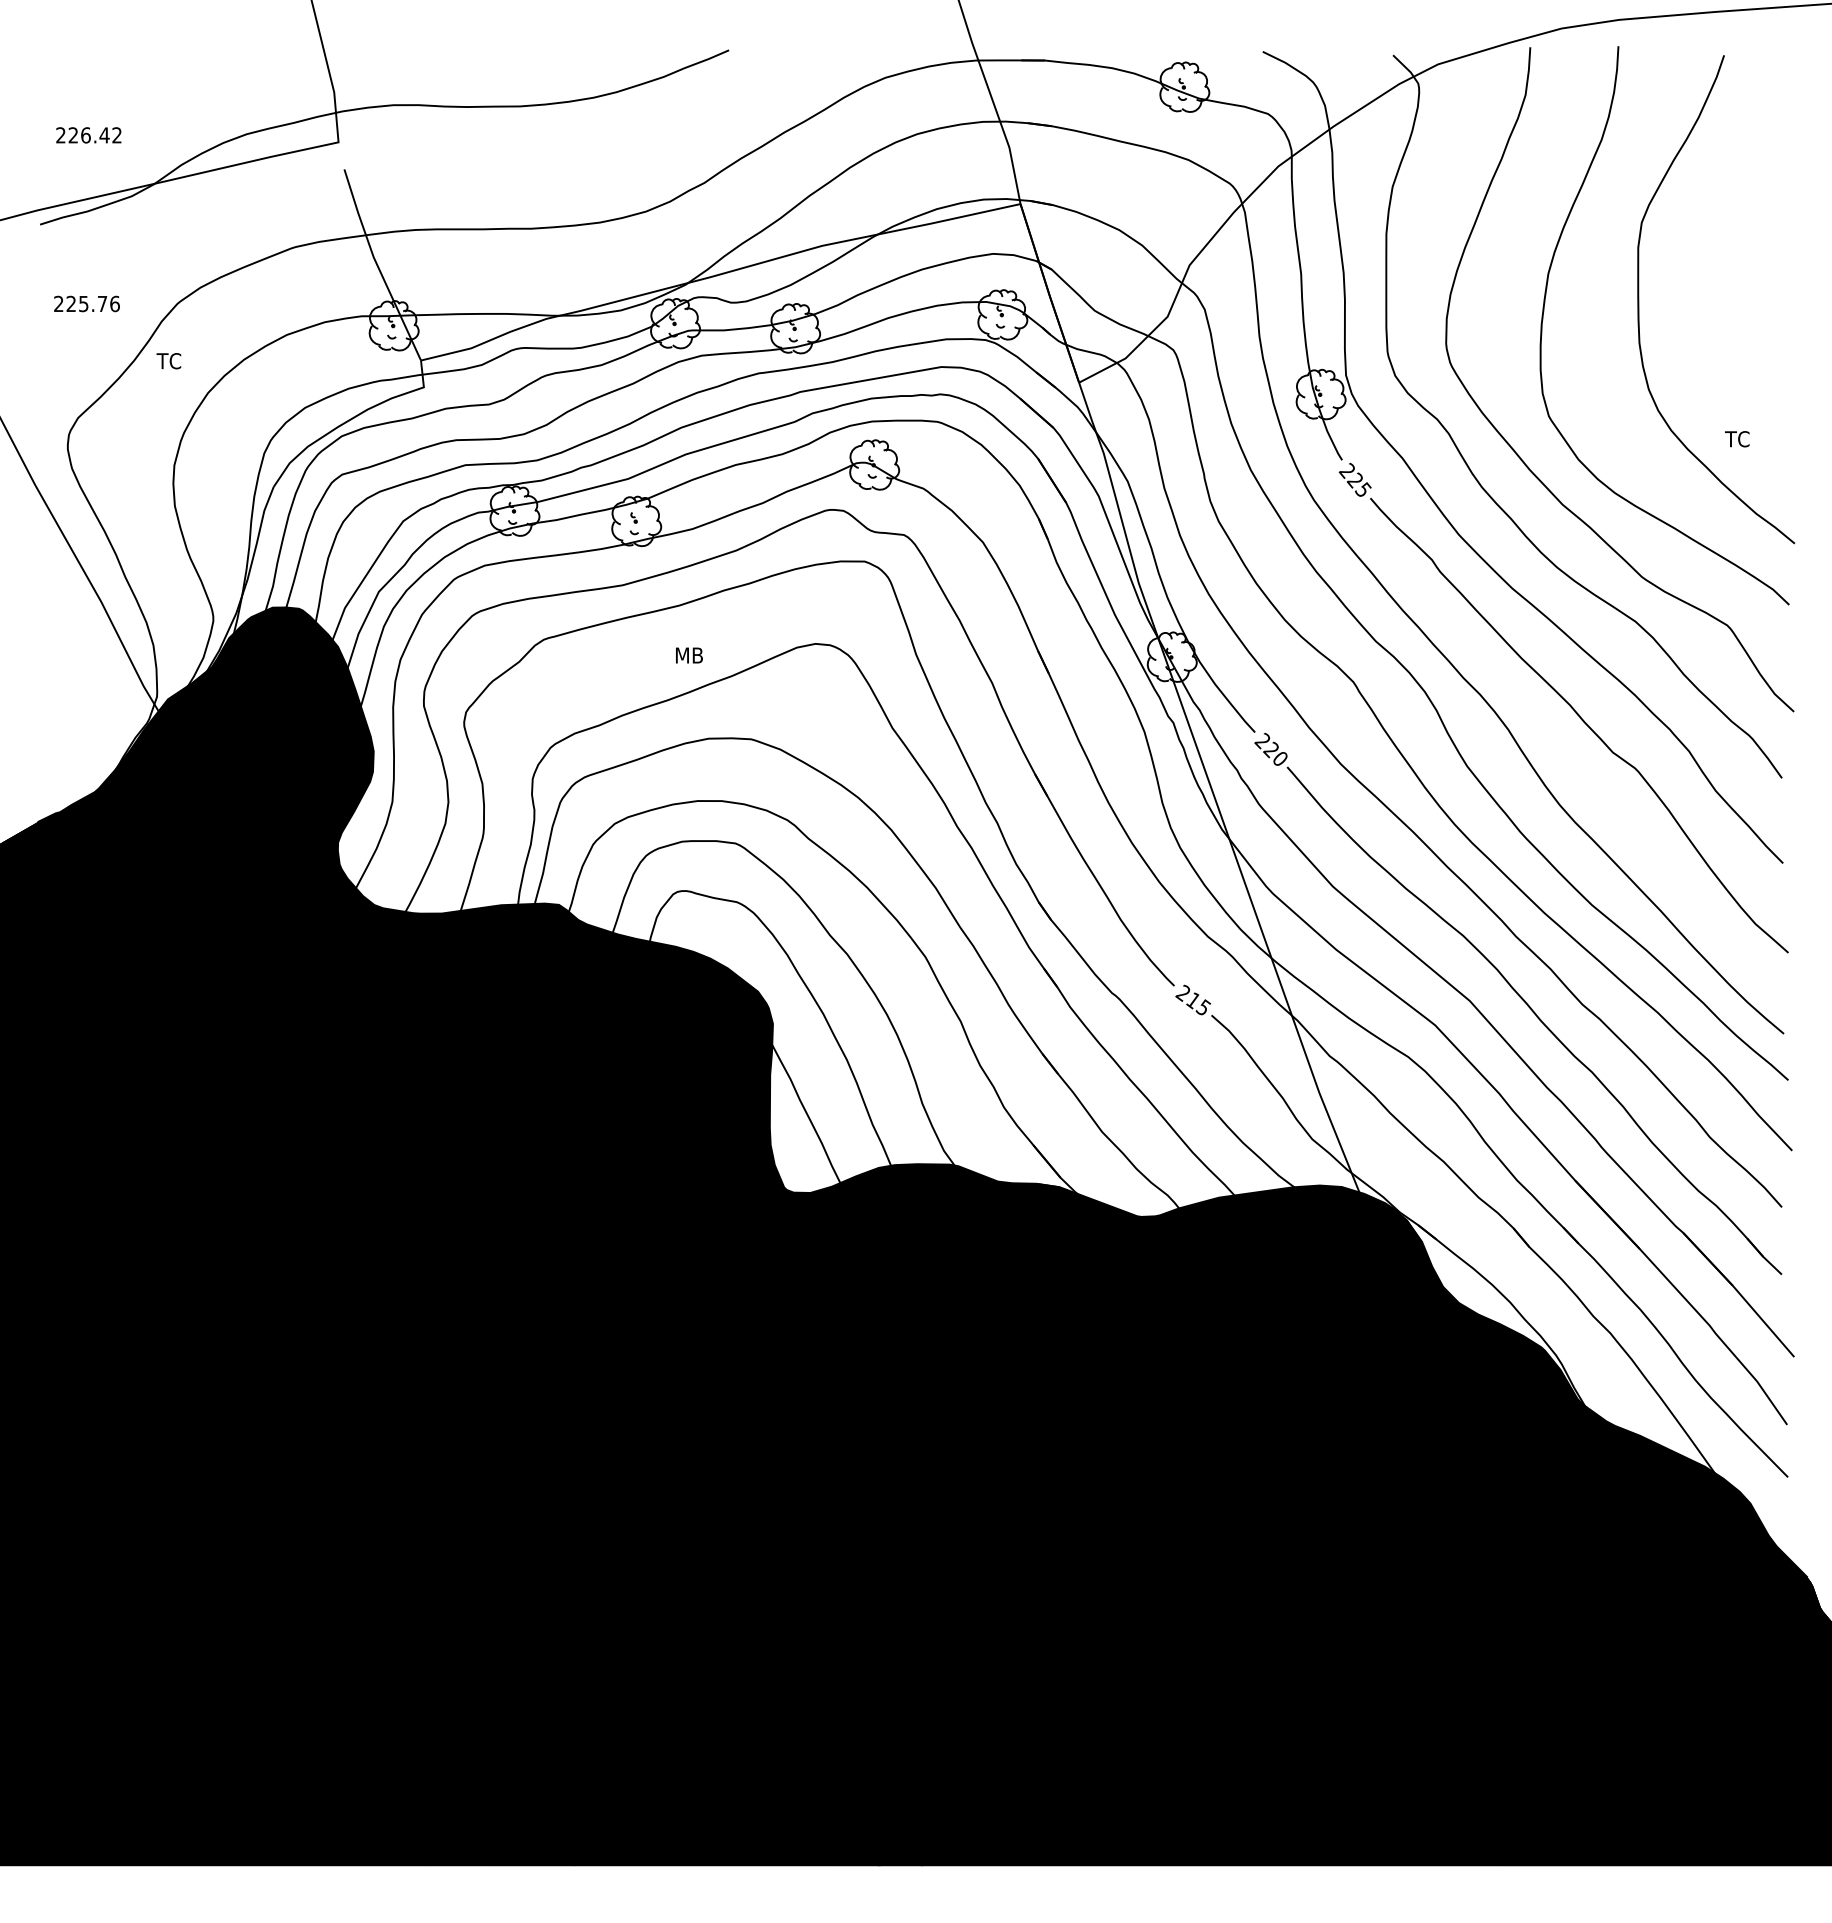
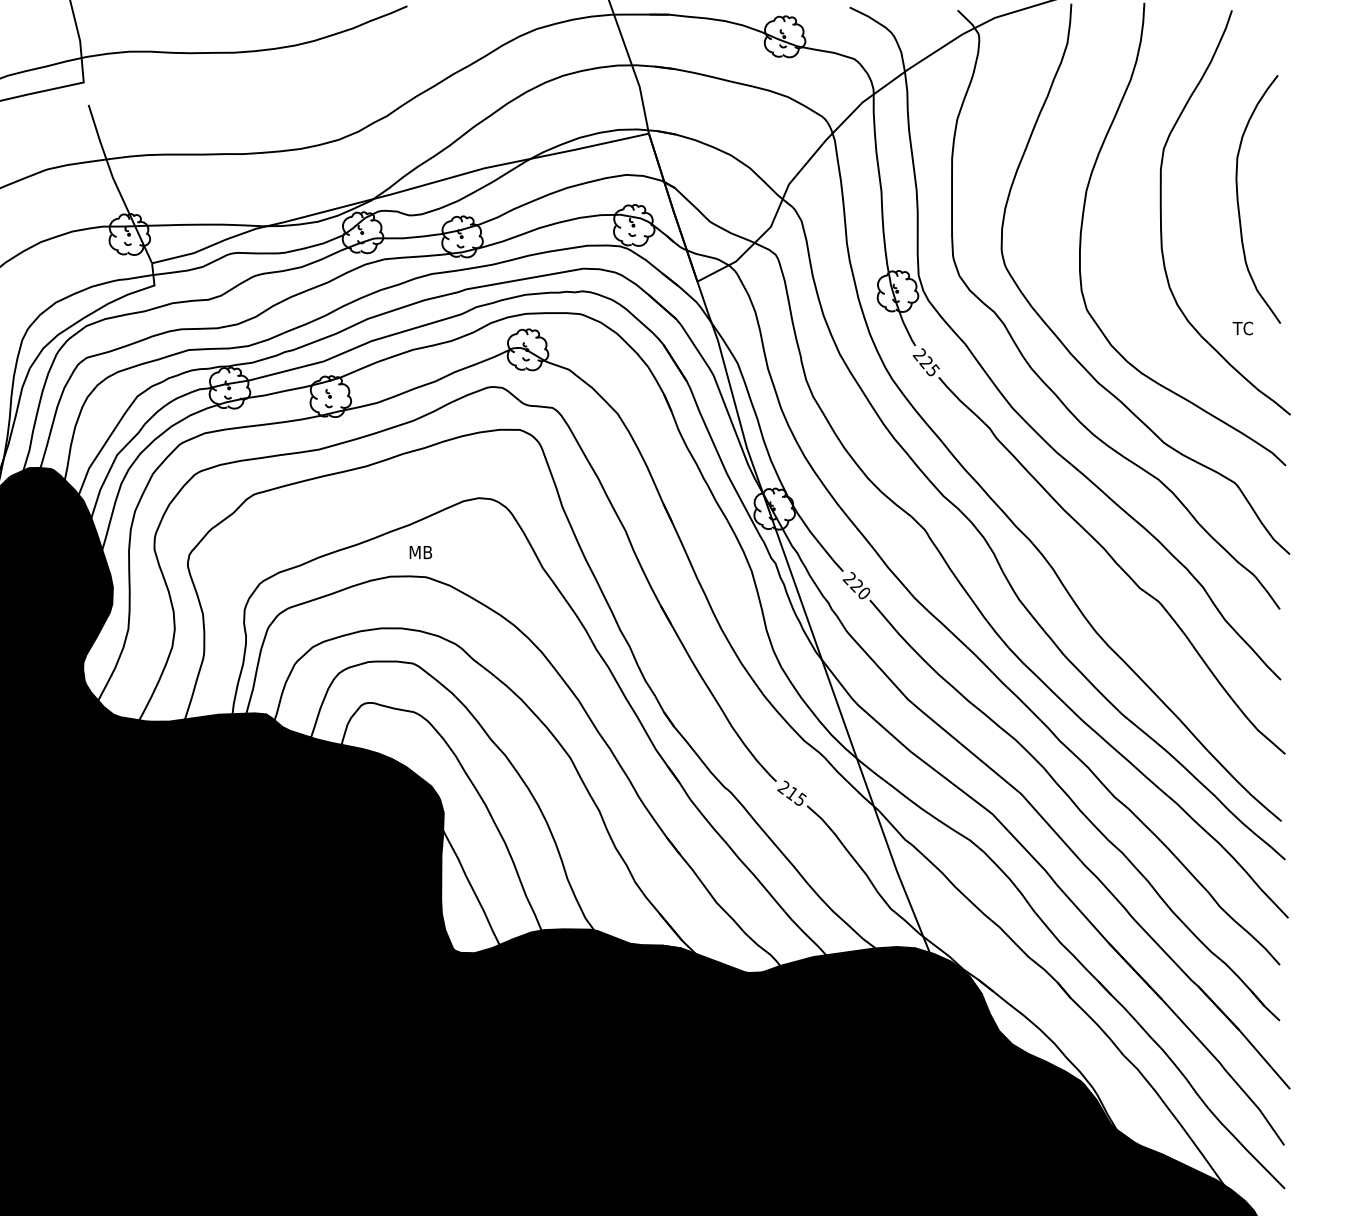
curve: (1732, 287) -> (1238, 202), added
text: (689, 655) -> (420, 552), moved

